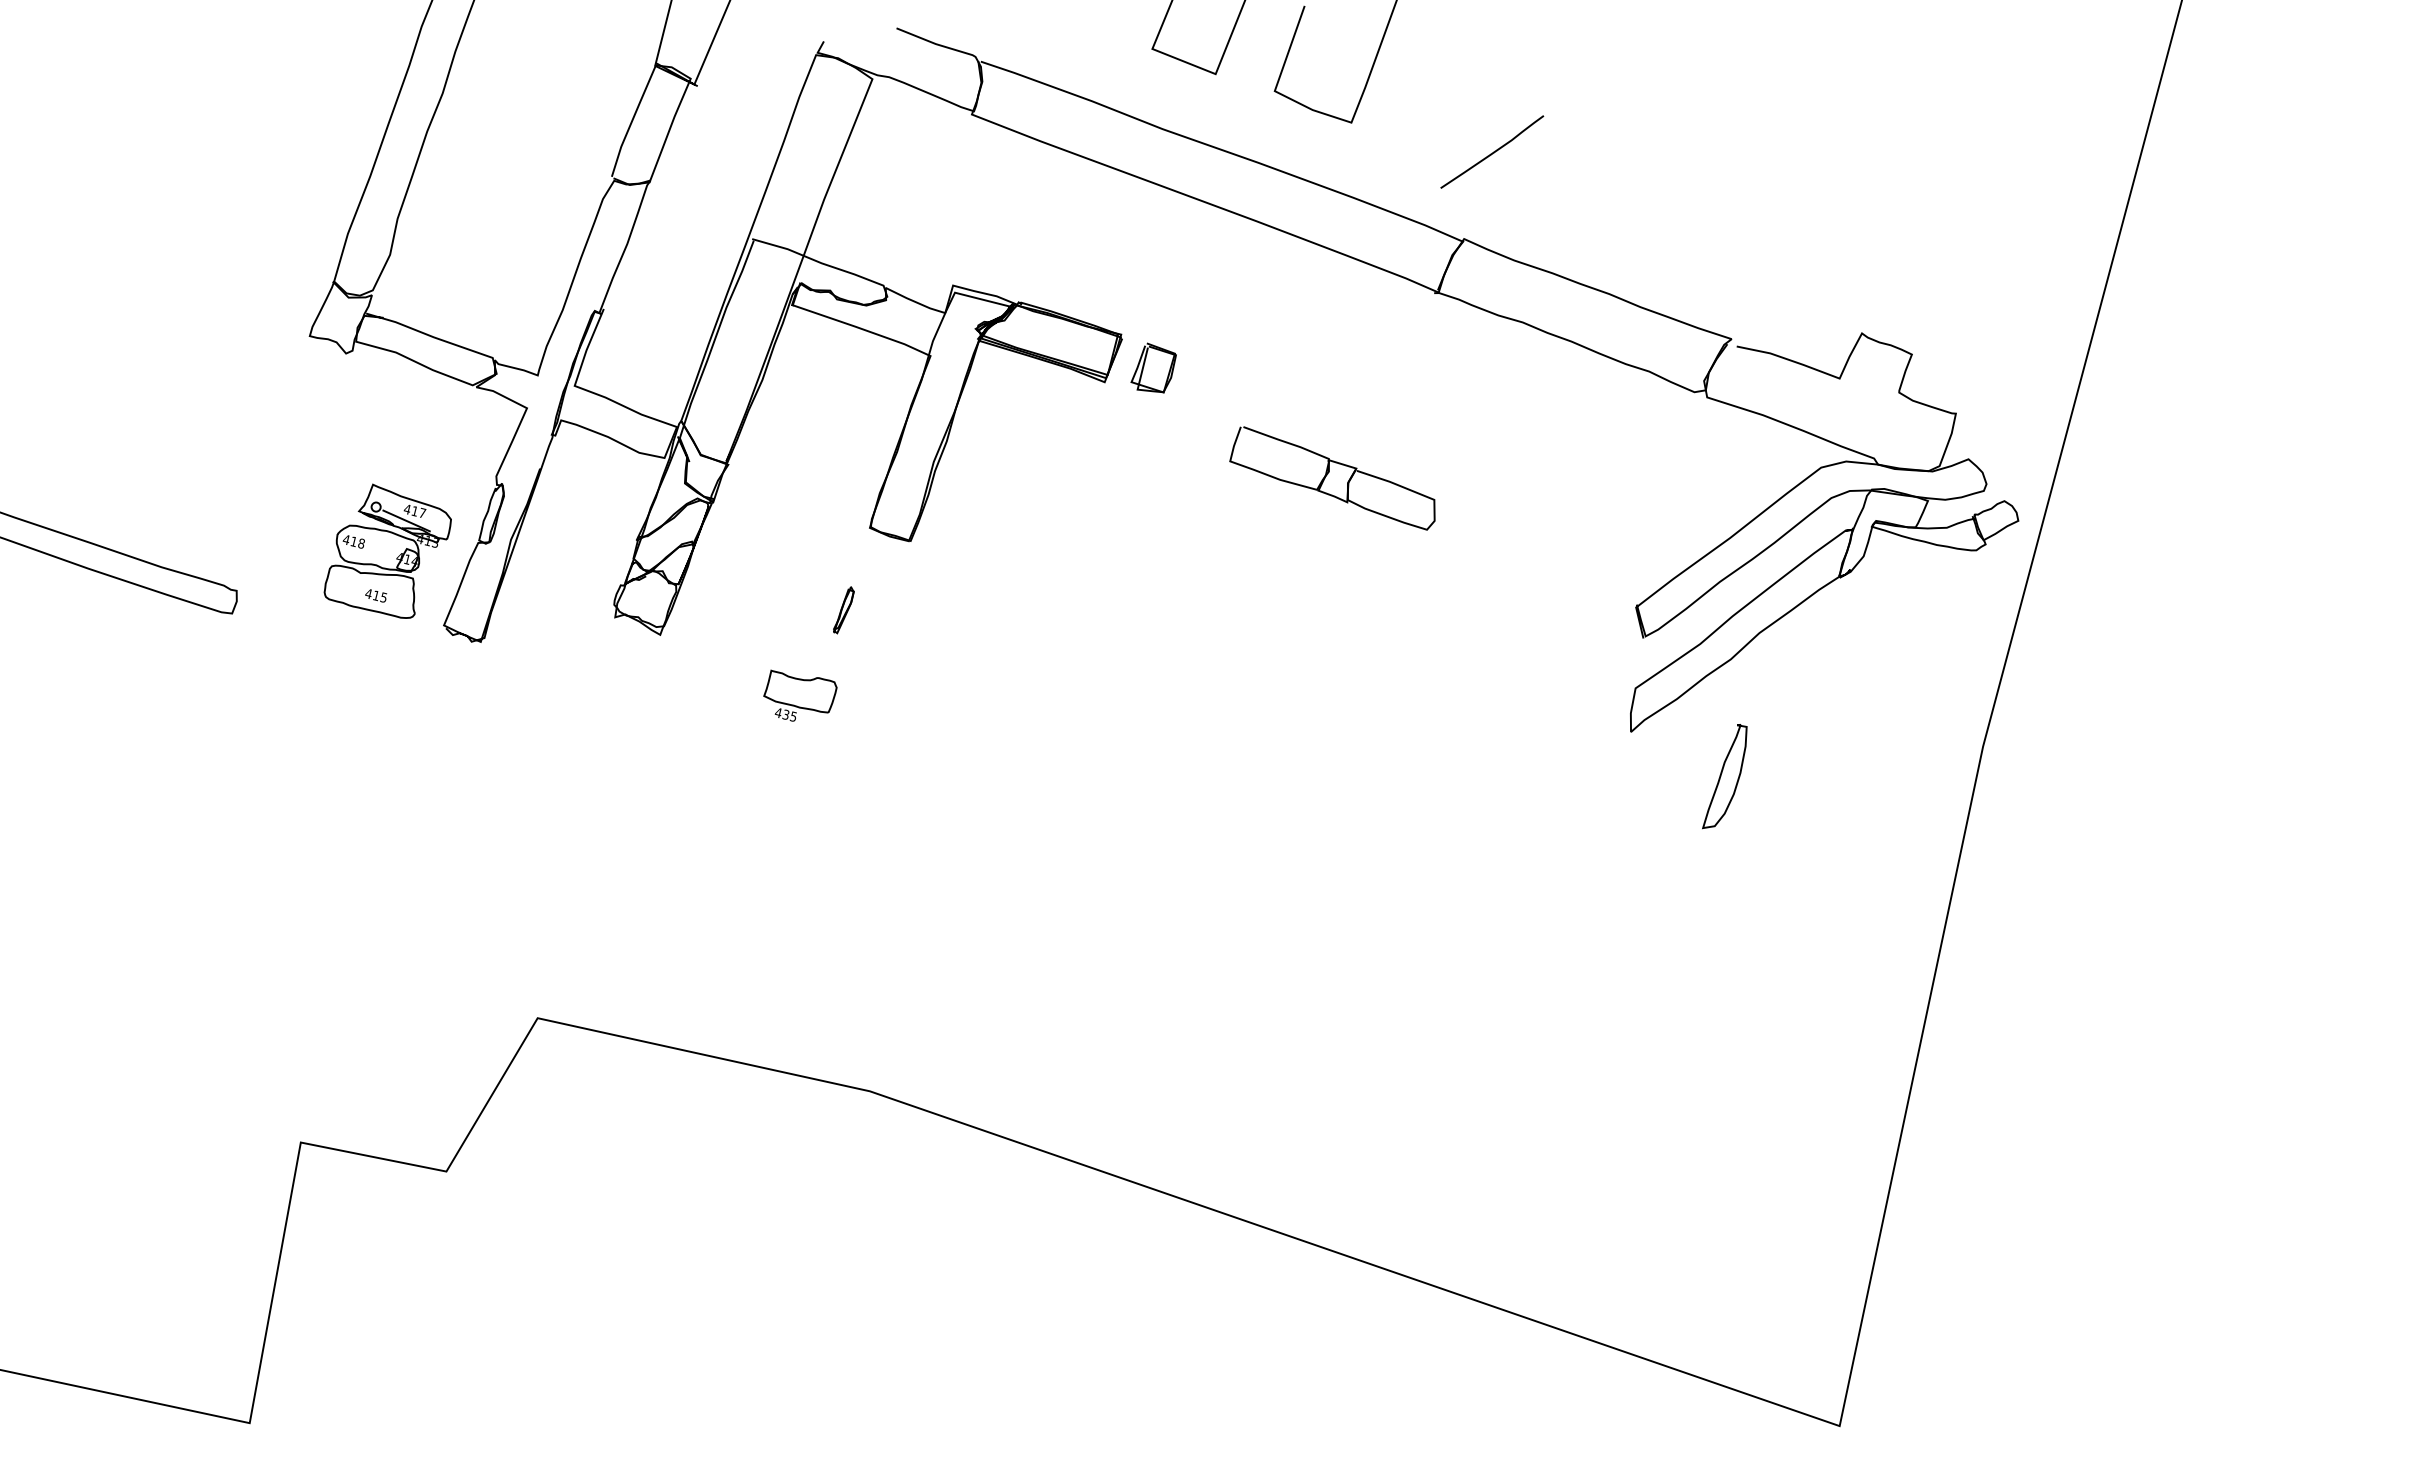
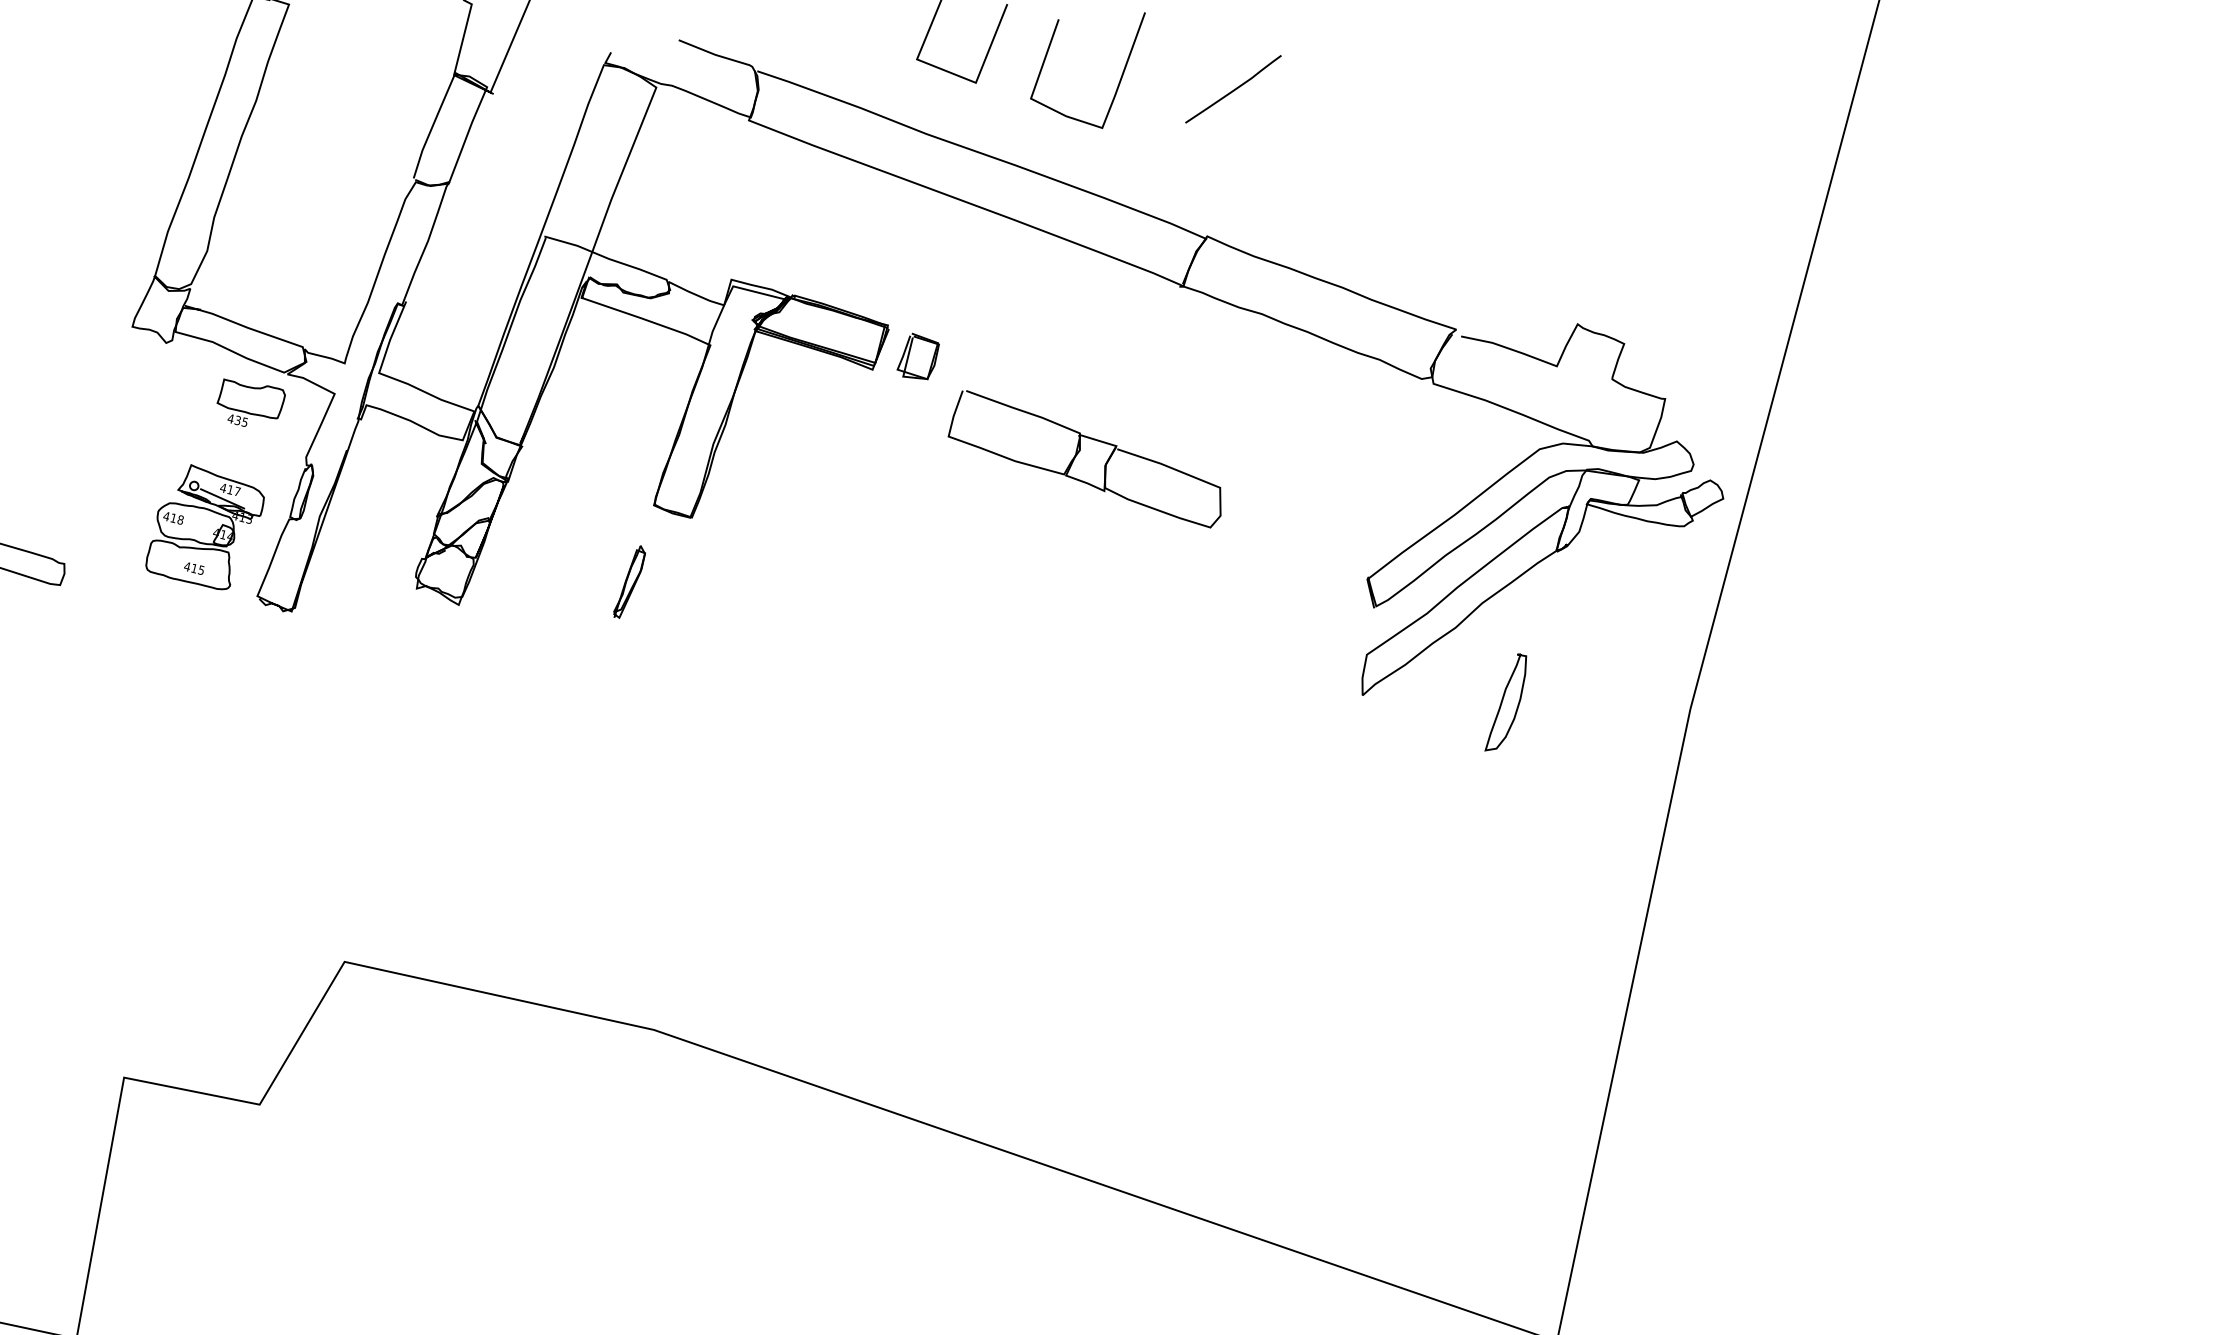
curve: (1493, 151) -> (1234, 88), moved
part: (1332, 478) -> (1084, 459), size x1.43
part: (843, 609) -> (629, 581), size x1.67
part: (800, 695) -> (251, 402), moved
part: (1724, 776) -> (1505, 702), moved

